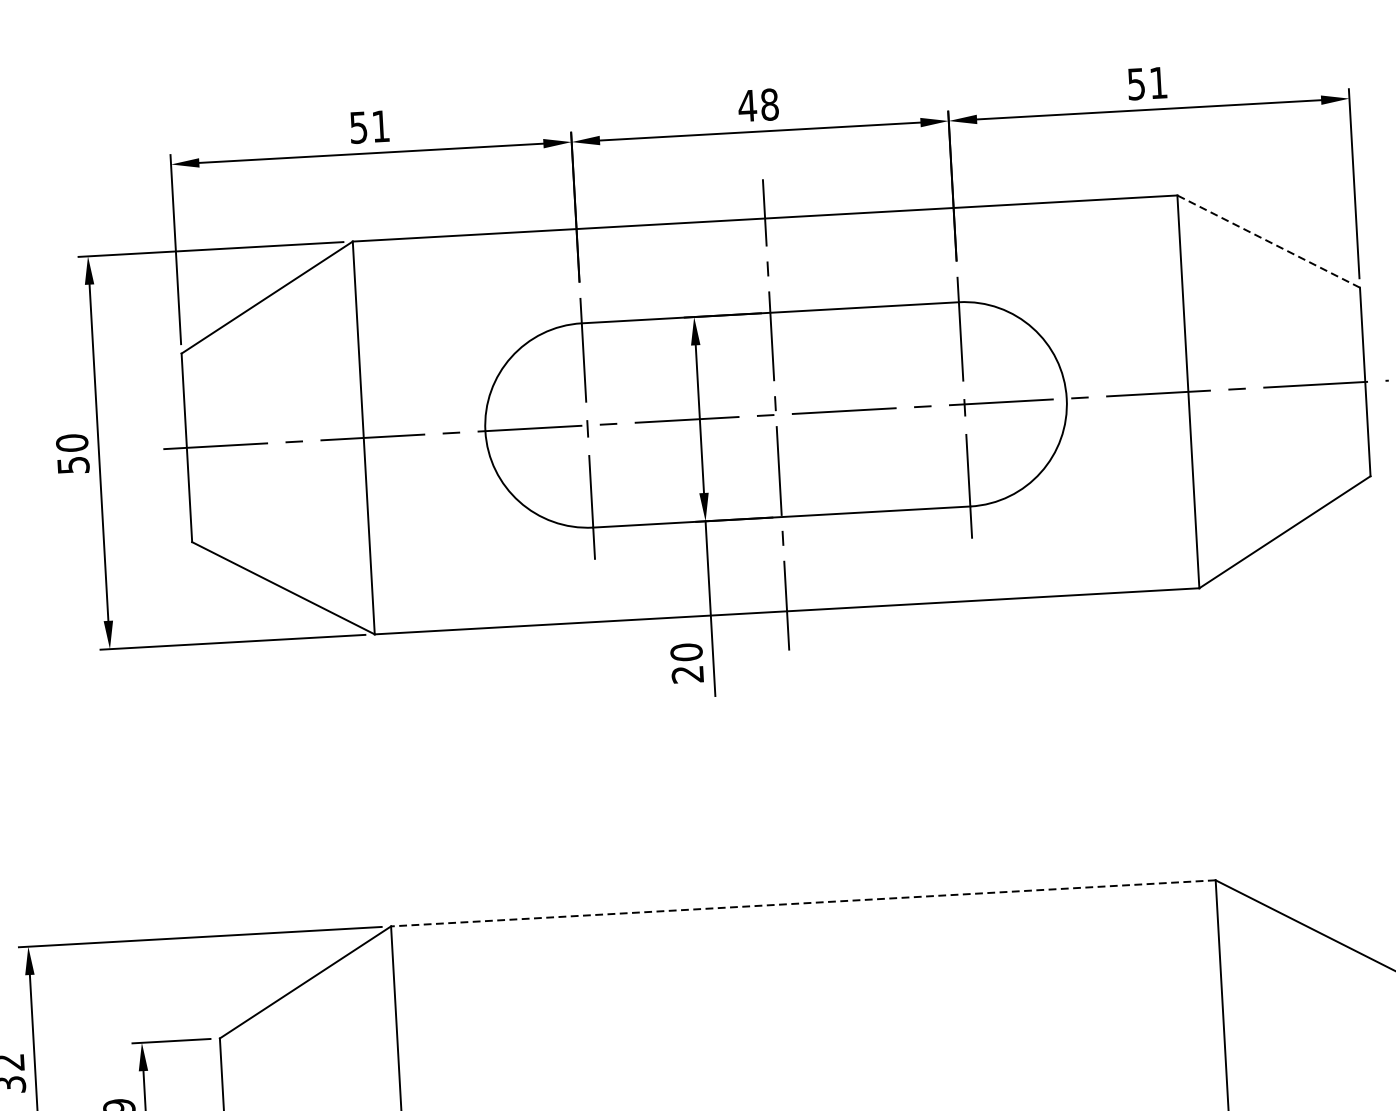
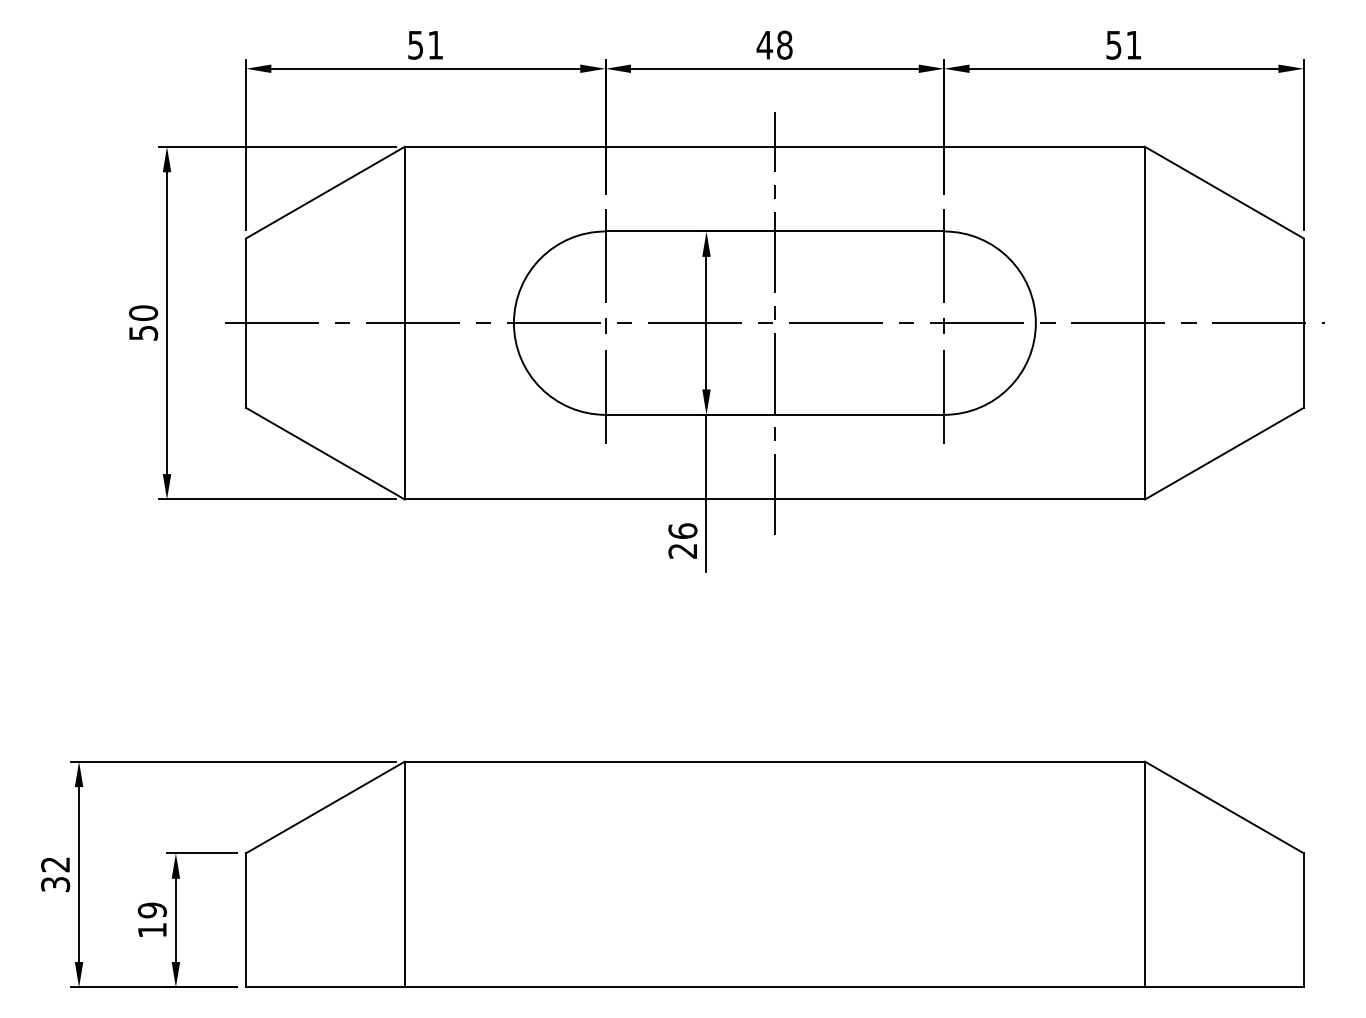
line: (1268, 241) -> (1224, 192), dashed -> solid
text: (686, 651) -> (682, 530), 20 -> 26
line: (802, 903) -> (774, 761), dashed -> solid

